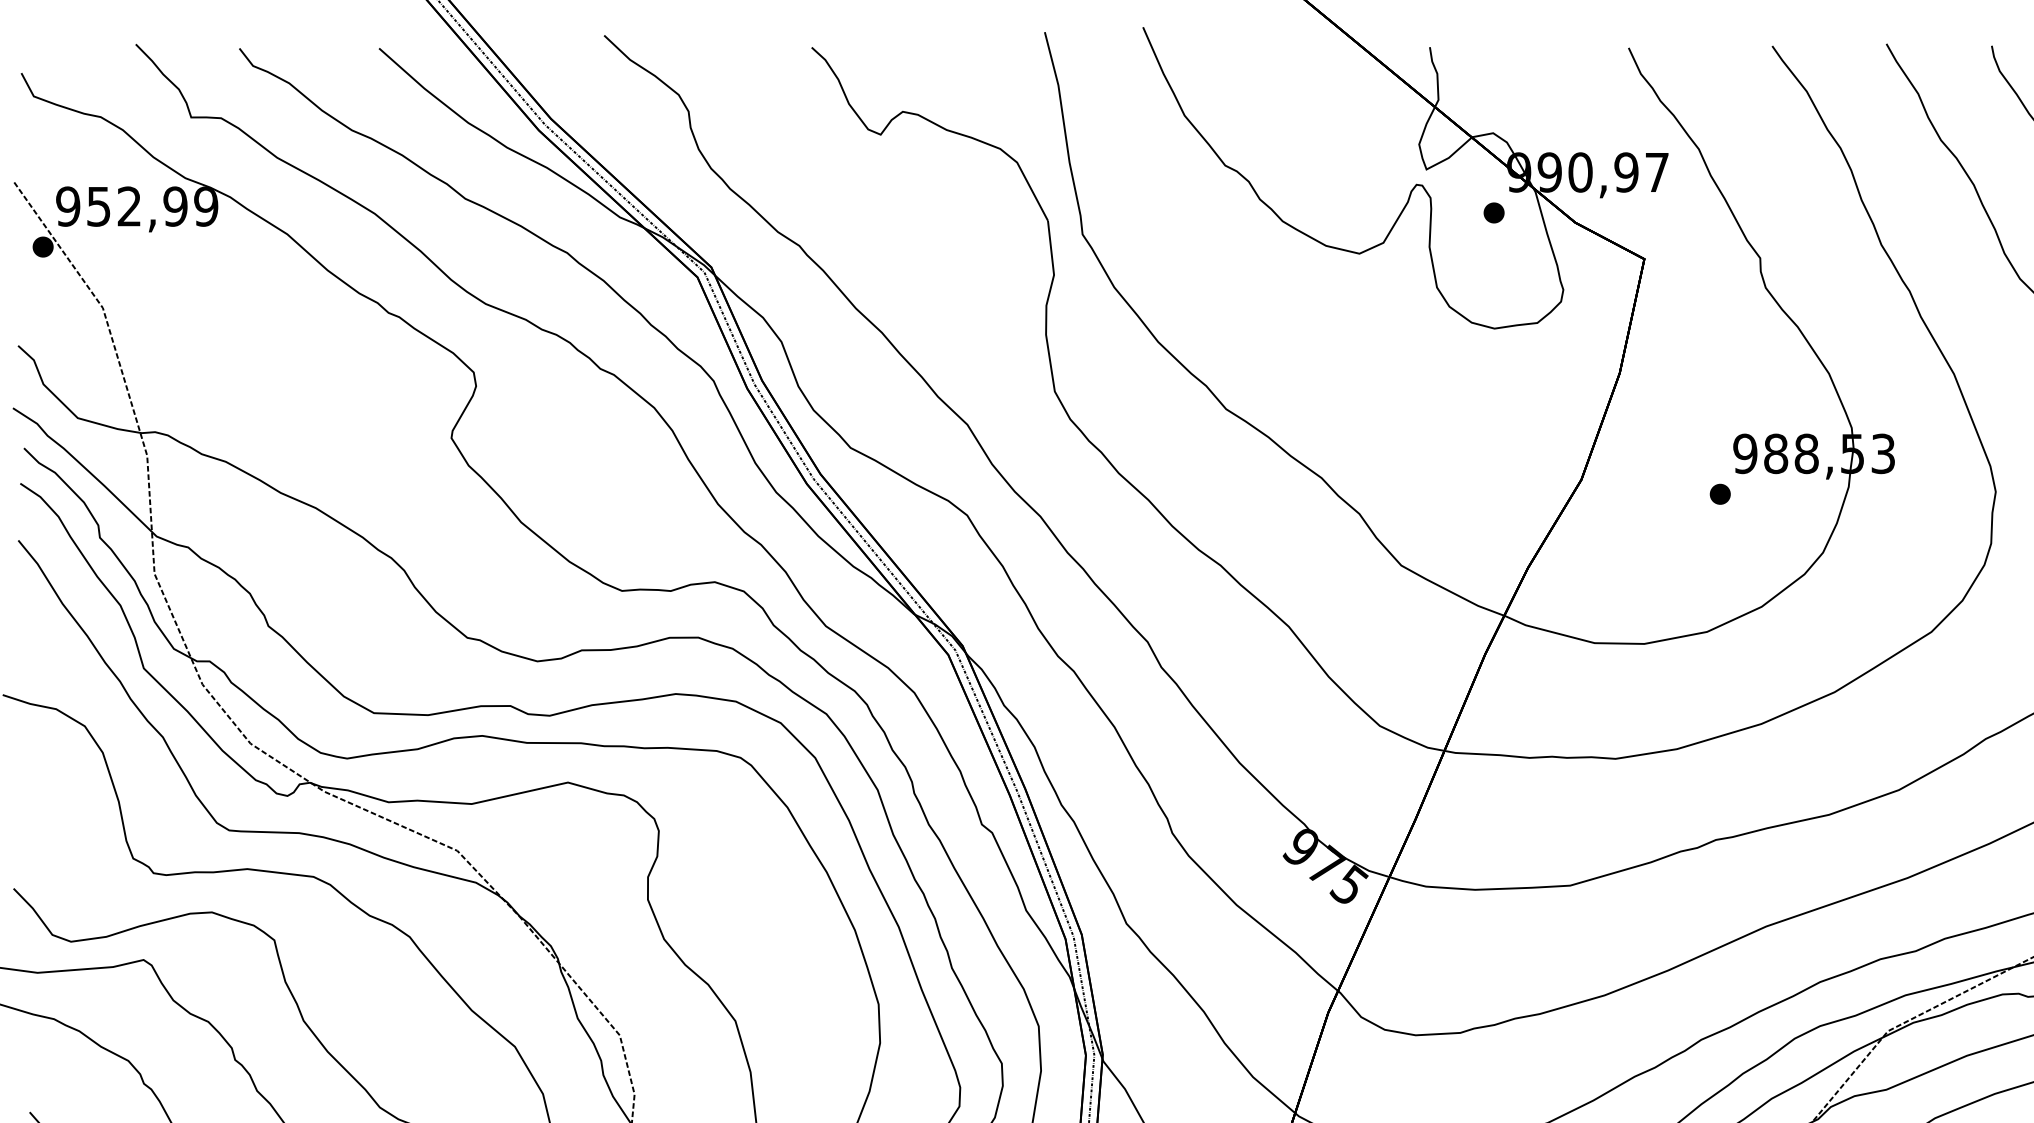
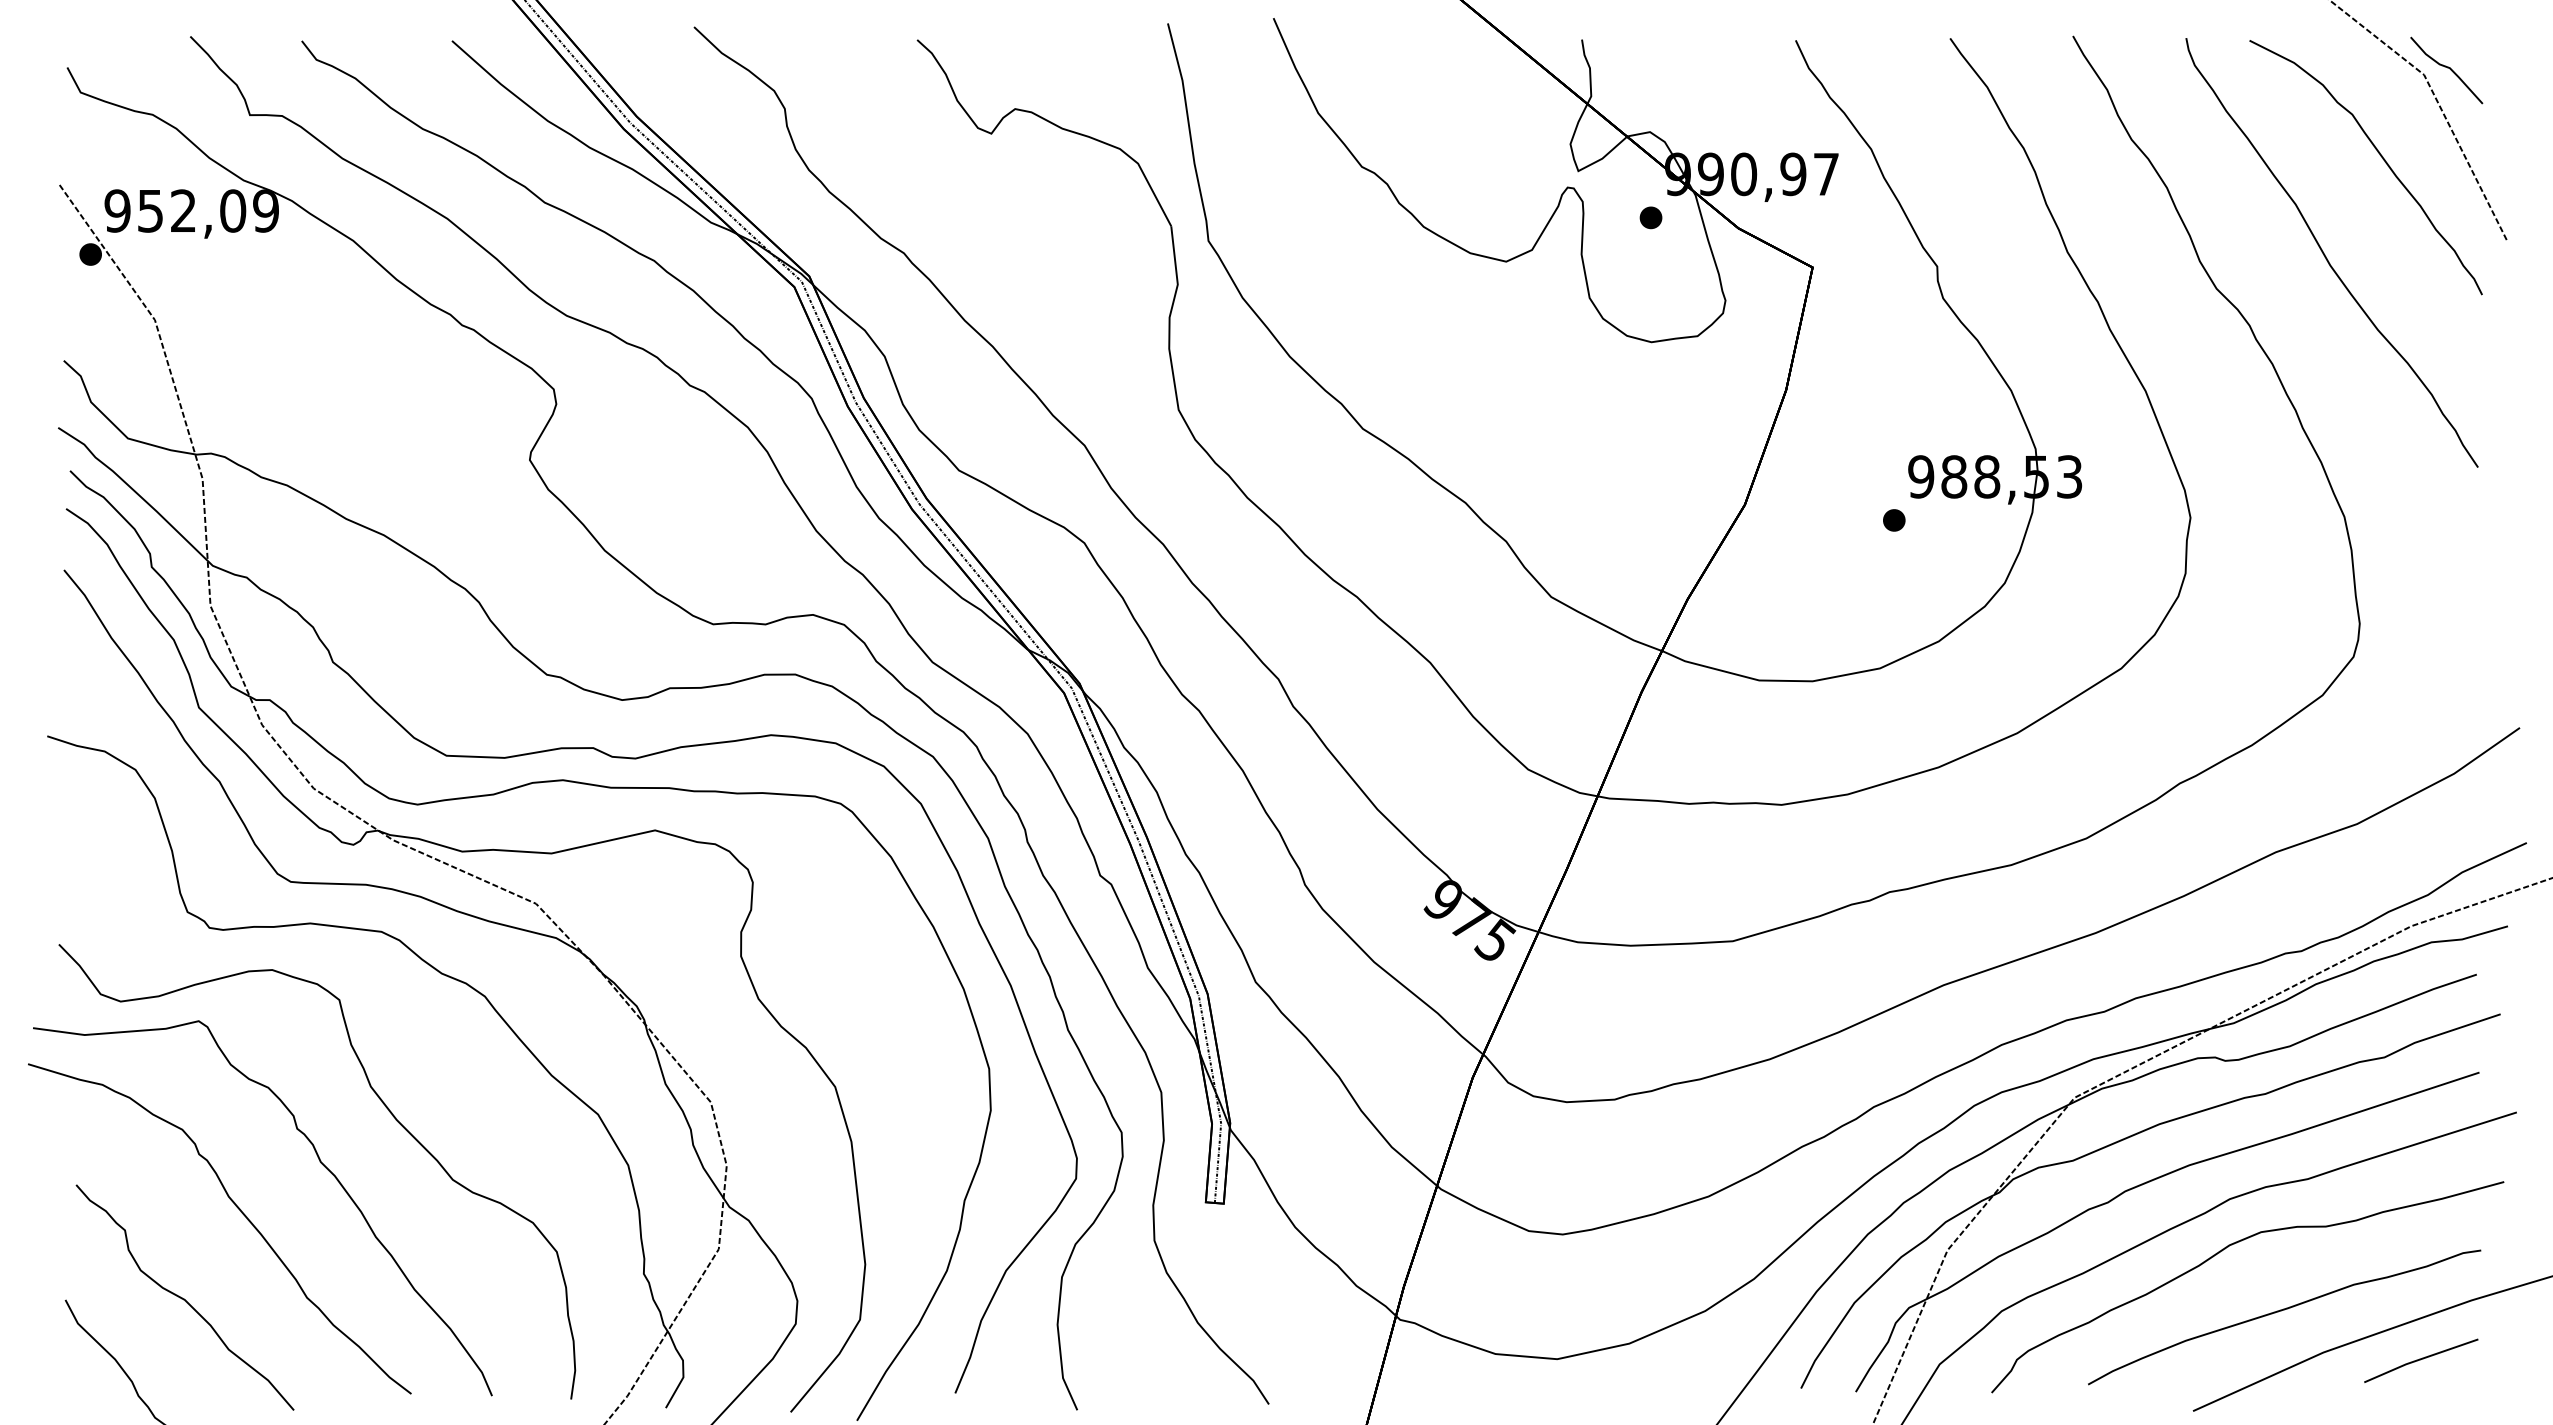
text: (175, 206) -> (233, 210), 952,99 -> 952,09

